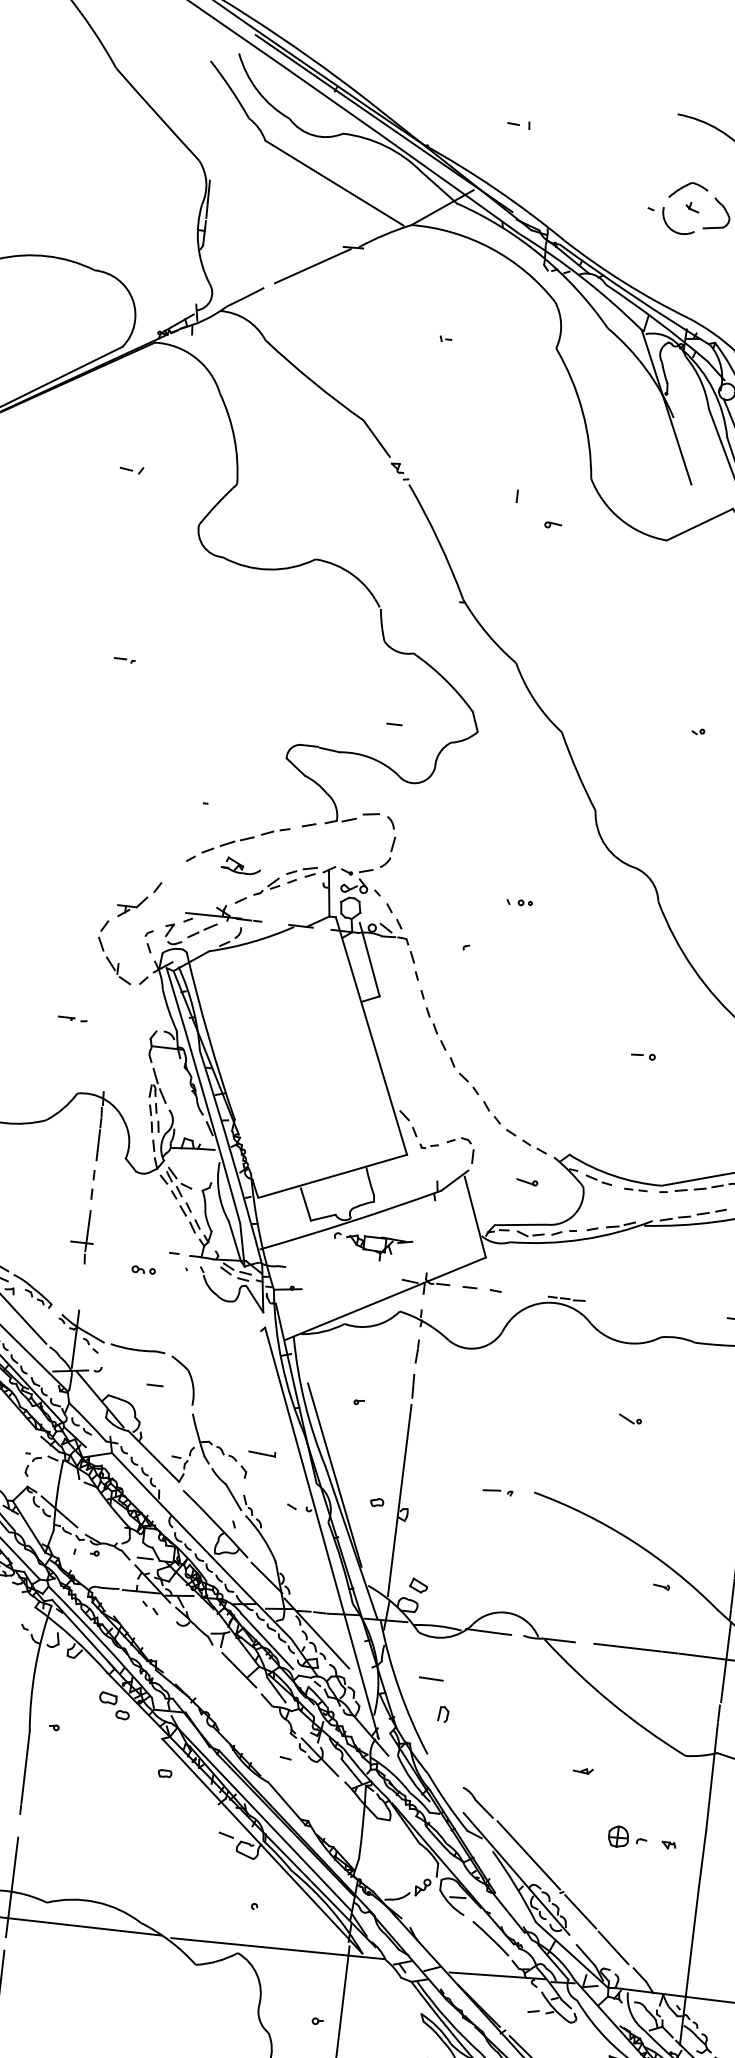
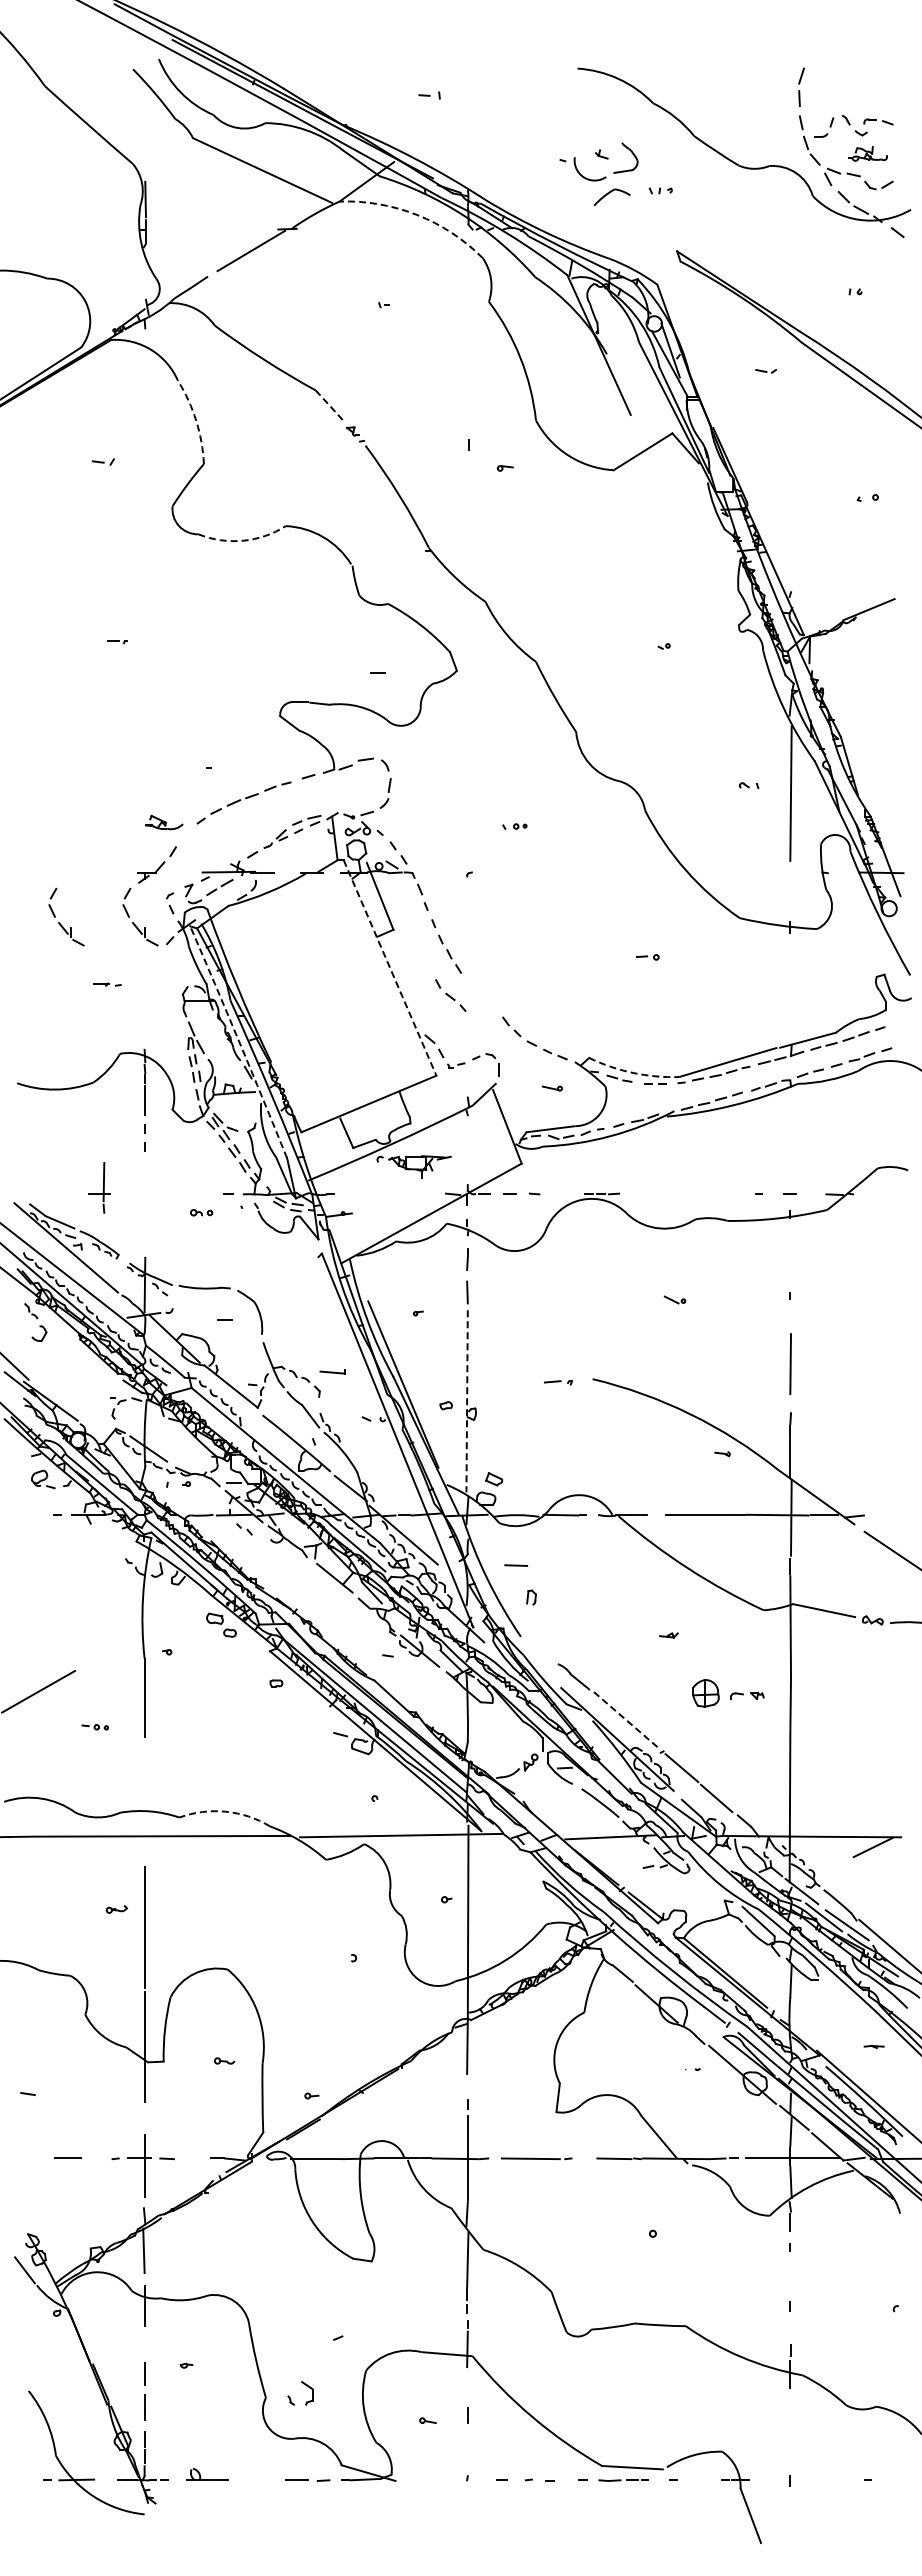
part: (689, 190) -> (612, 196), moved
arc: (491, 248) -> (417, 214), solid -> dashed
arc: (234, 437) -> (196, 420), solid -> dashed
line: (377, 439) -> (330, 406), solid -> dashed
arc: (269, 569) -> (243, 540), solid -> dashed
part: (241, 866) -> (164, 822), moved
part: (29, 948) -> (59, 922), added
line: (371, 1036) -> (390, 968), solid -> dashed
part: (464, 1076) -> (450, 995), moved
arc: (204, 1096) -> (239, 1042), solid -> dashed
arc: (614, 1175) -> (633, 1072), solid -> dashed
part: (82, 1236) -> (99, 1187), moved
line: (400, 1500) -> (467, 1401), solid -> dashed
part: (627, 1837) -> (717, 1693), size x1.4
line: (529, 1855) -> (627, 1720), solid -> dashed
line: (11, 1886) -> (144, 1806), removed
arc: (96, 1901) -> (225, 1811), solid -> dashed

